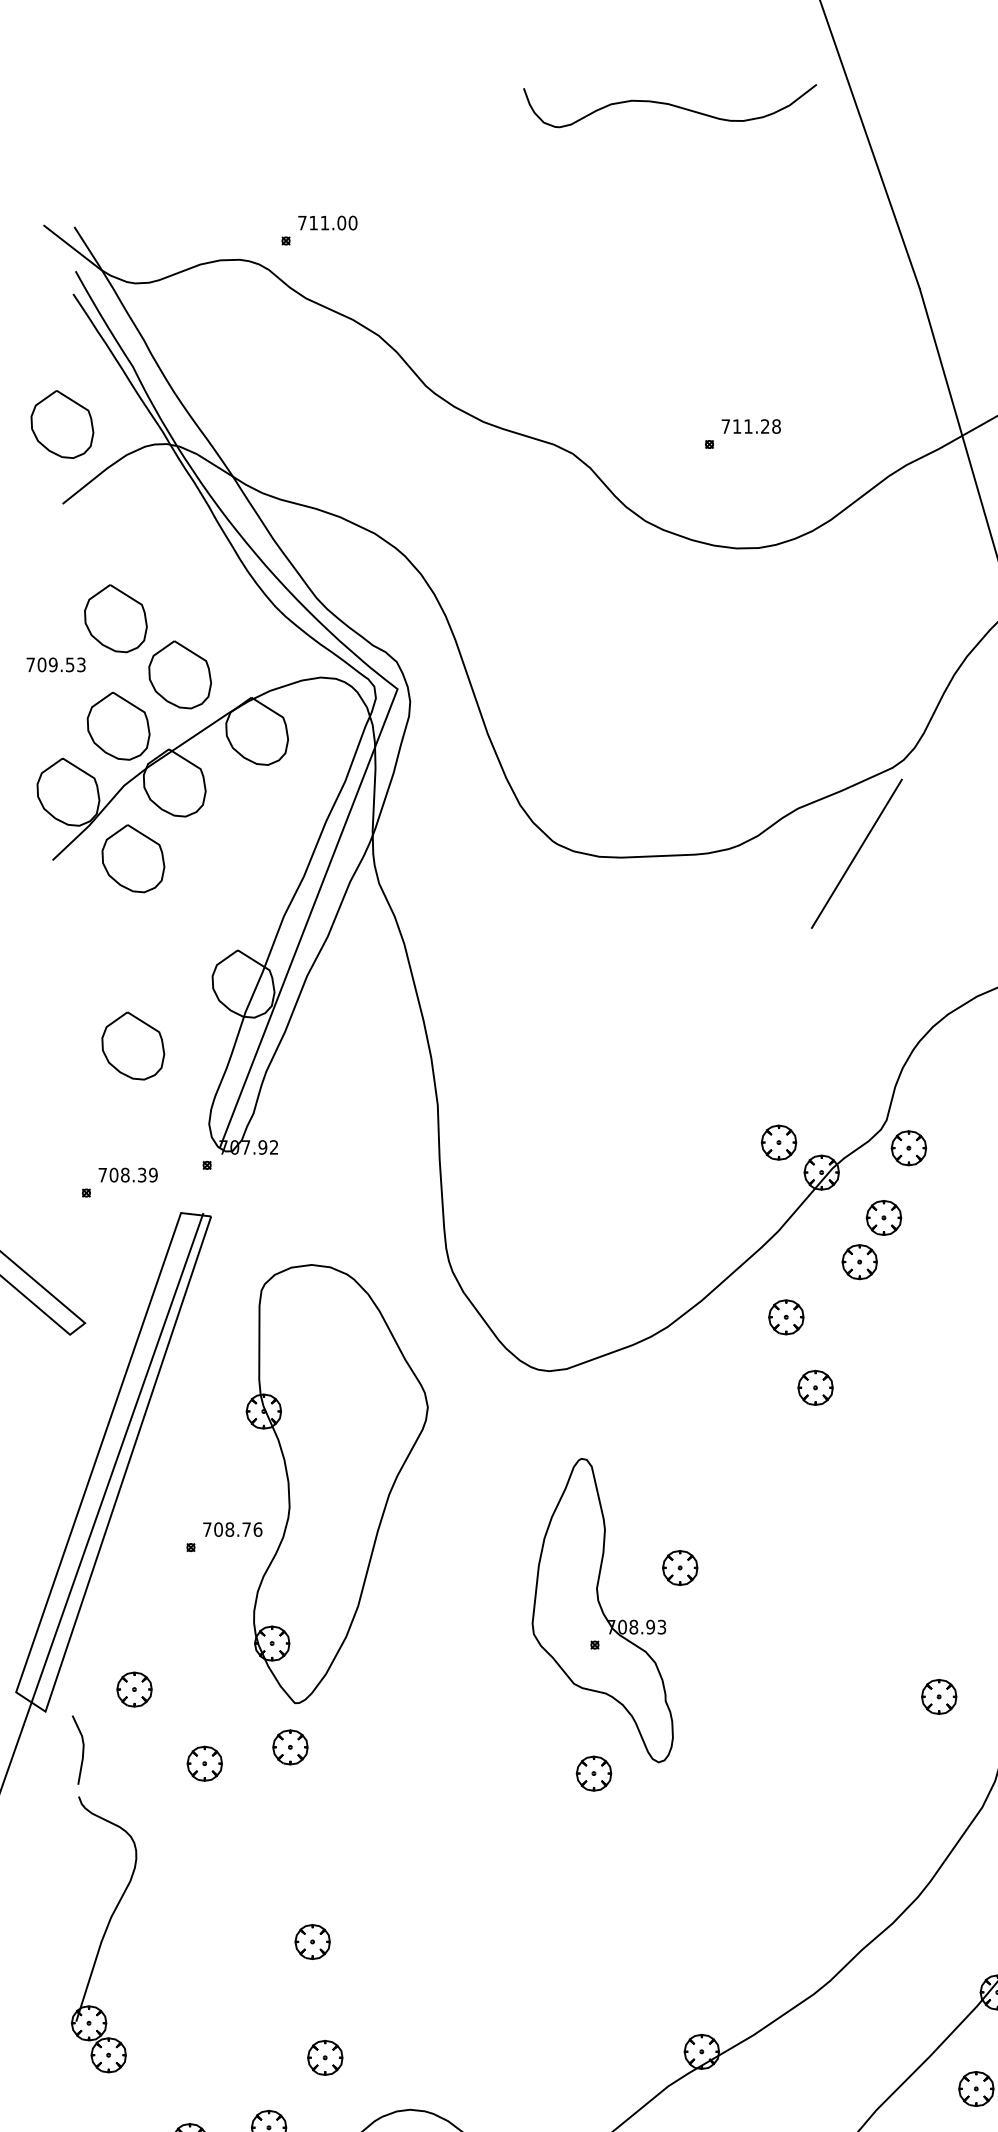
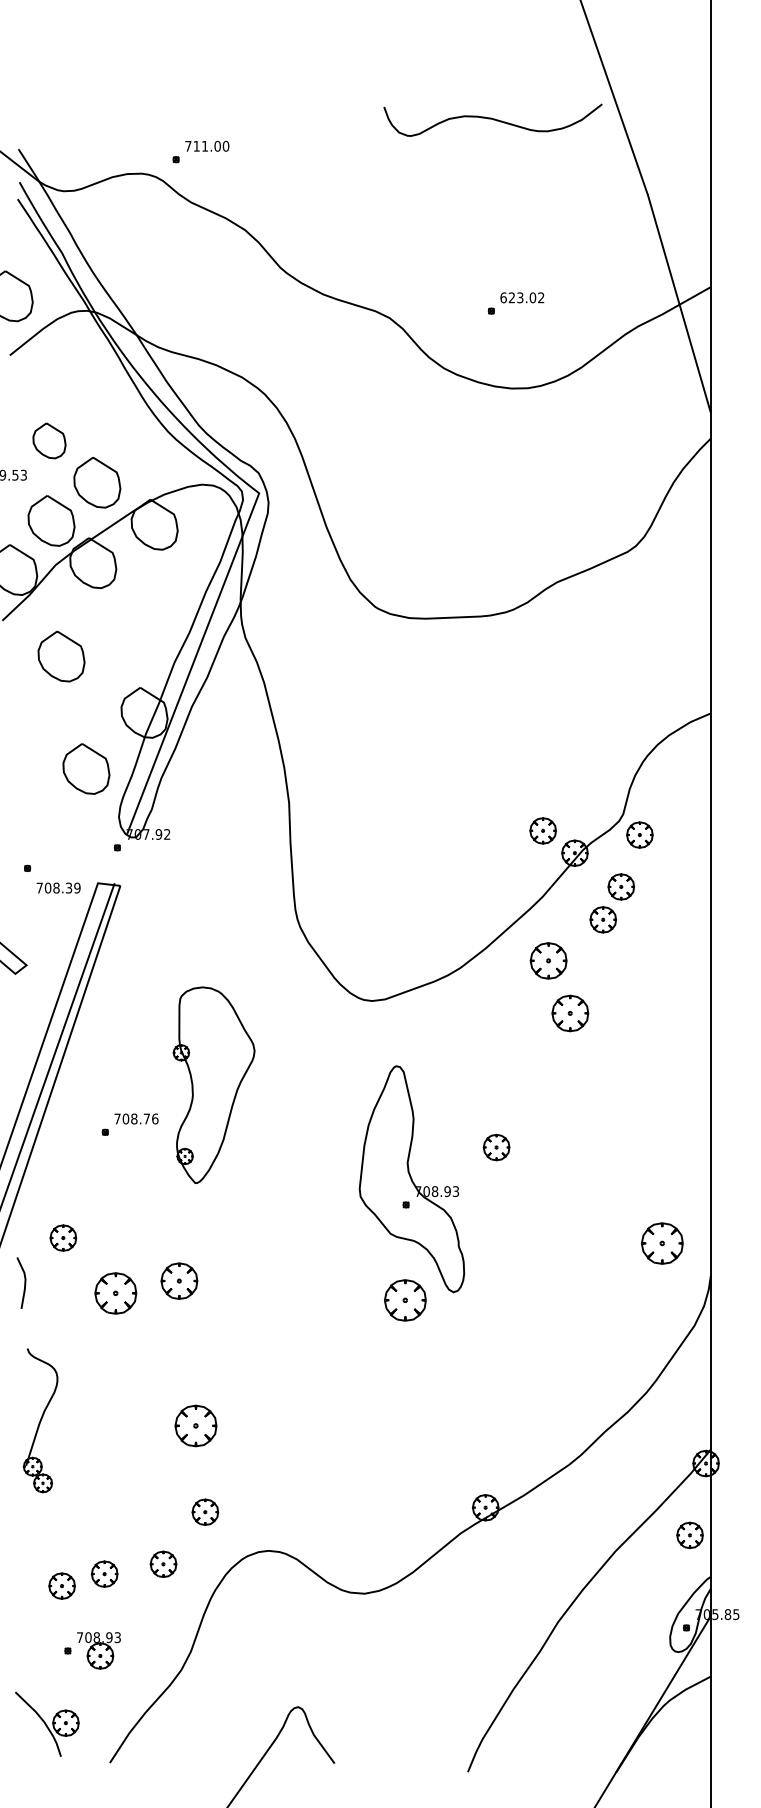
curve: (669, 105) -> (492, 119), moved
text: (751, 426) -> (522, 297), 711.28 -> 623.02
part: (115, 618) -> (49, 440), size x0.7
line: (856, 853) -> (600, 615), removed
part: (133, 858) -> (61, 656), moved
part: (133, 1045) -> (86, 768), moved
text: (127, 1174) -> (58, 887), moved
part: (786, 1316) -> (548, 960), size x1.4
part: (815, 1387) -> (570, 1013), size x1.4
part: (336, 1484) -> (213, 1085), size x0.6
part: (680, 1567) -> (496, 1147), moved
part: (939, 1696) -> (662, 1243), size x1.6
part: (290, 1746) -> (179, 1280), size x1.4
part: (204, 1762) -> (115, 1292), size x1.6
part: (594, 1773) -> (405, 1300), size x1.6
part: (103, 1934) -> (40, 1420), size x0.7
part: (312, 1941) -> (195, 1425), size x1.6

